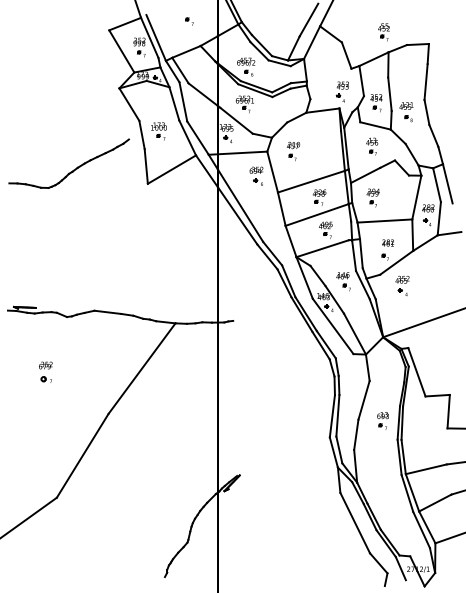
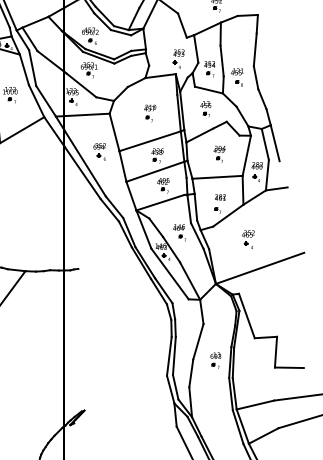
part: (293, 151) -> (150, 113), moved
part: (256, 175) -> (99, 151), moved
part: (372, 197) -> (218, 153), moved
part: (402, 285) -> (248, 239), moved

